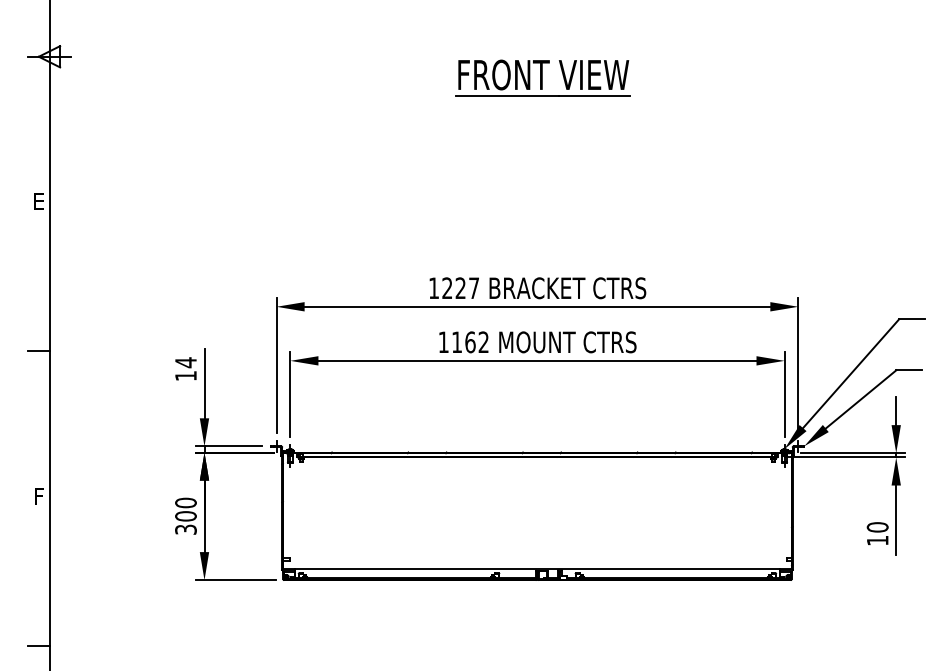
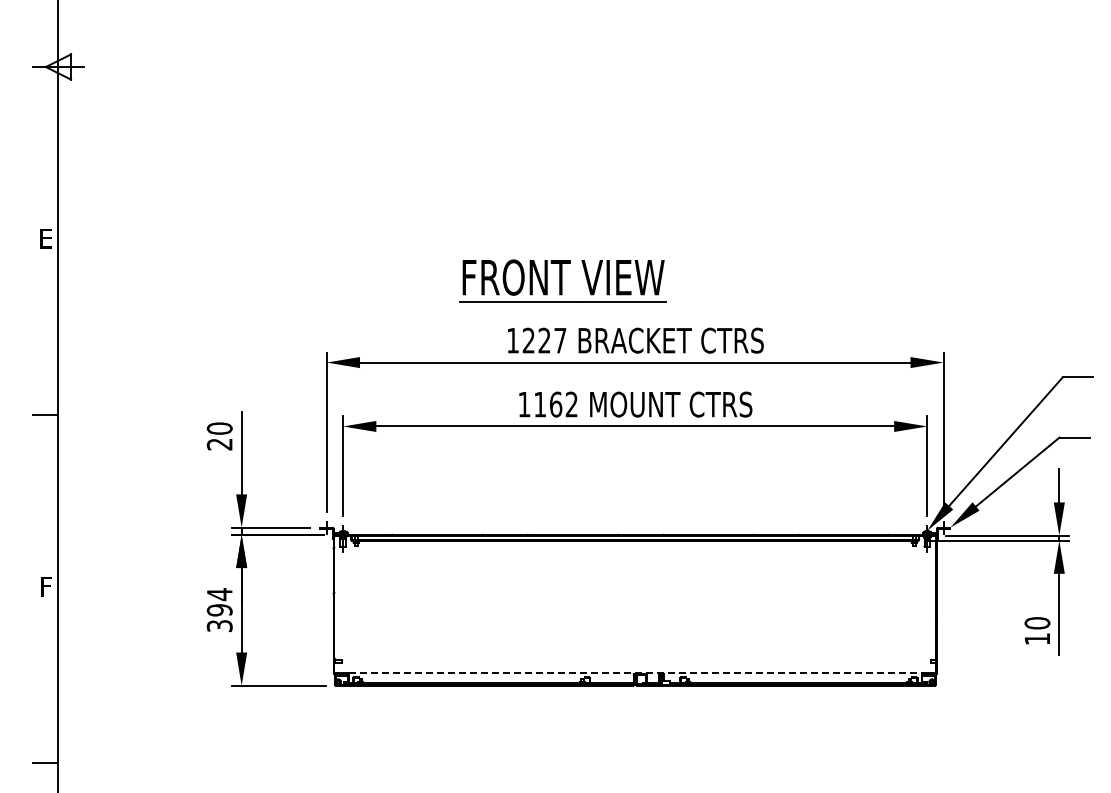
part: (542, 77) -> (562, 280), moved
text: (185, 369) -> (219, 436), 14 -> 20
text: (185, 509) -> (219, 602), 300 -> 394
line: (537, 568) -> (635, 672), solid -> dashed

